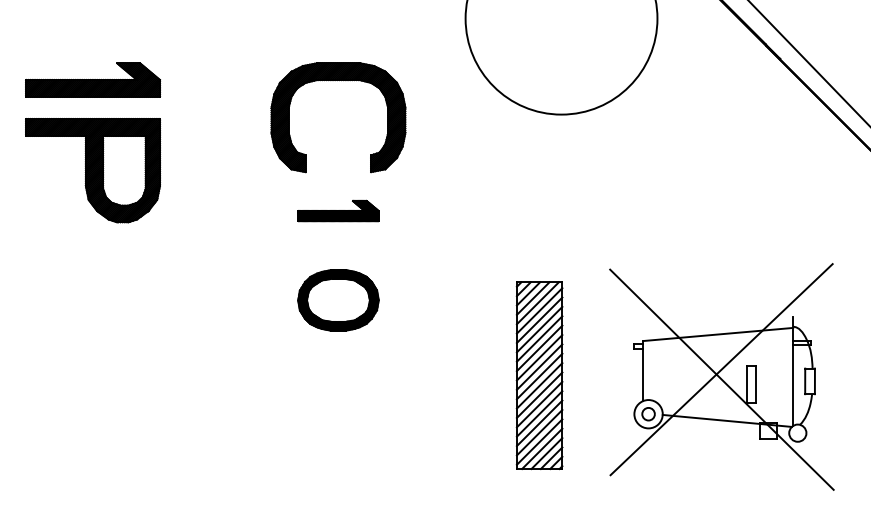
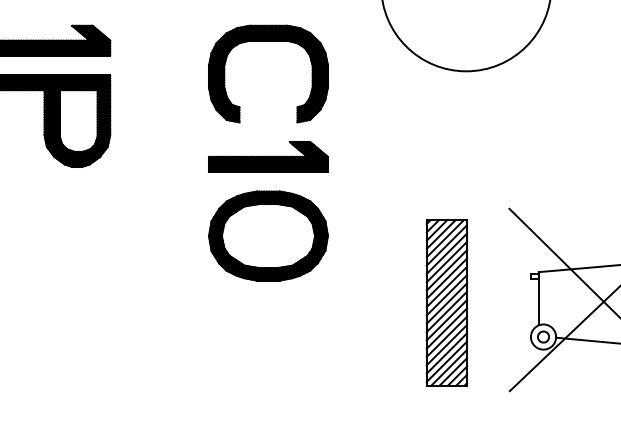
part: (338, 210) -> (268, 156), size x1.67
part: (338, 300) -> (268, 236), size x1.67

